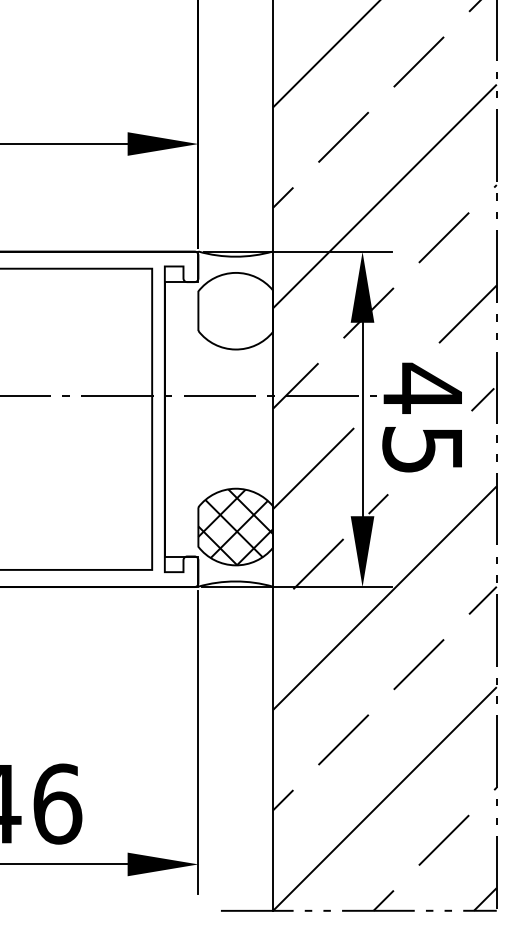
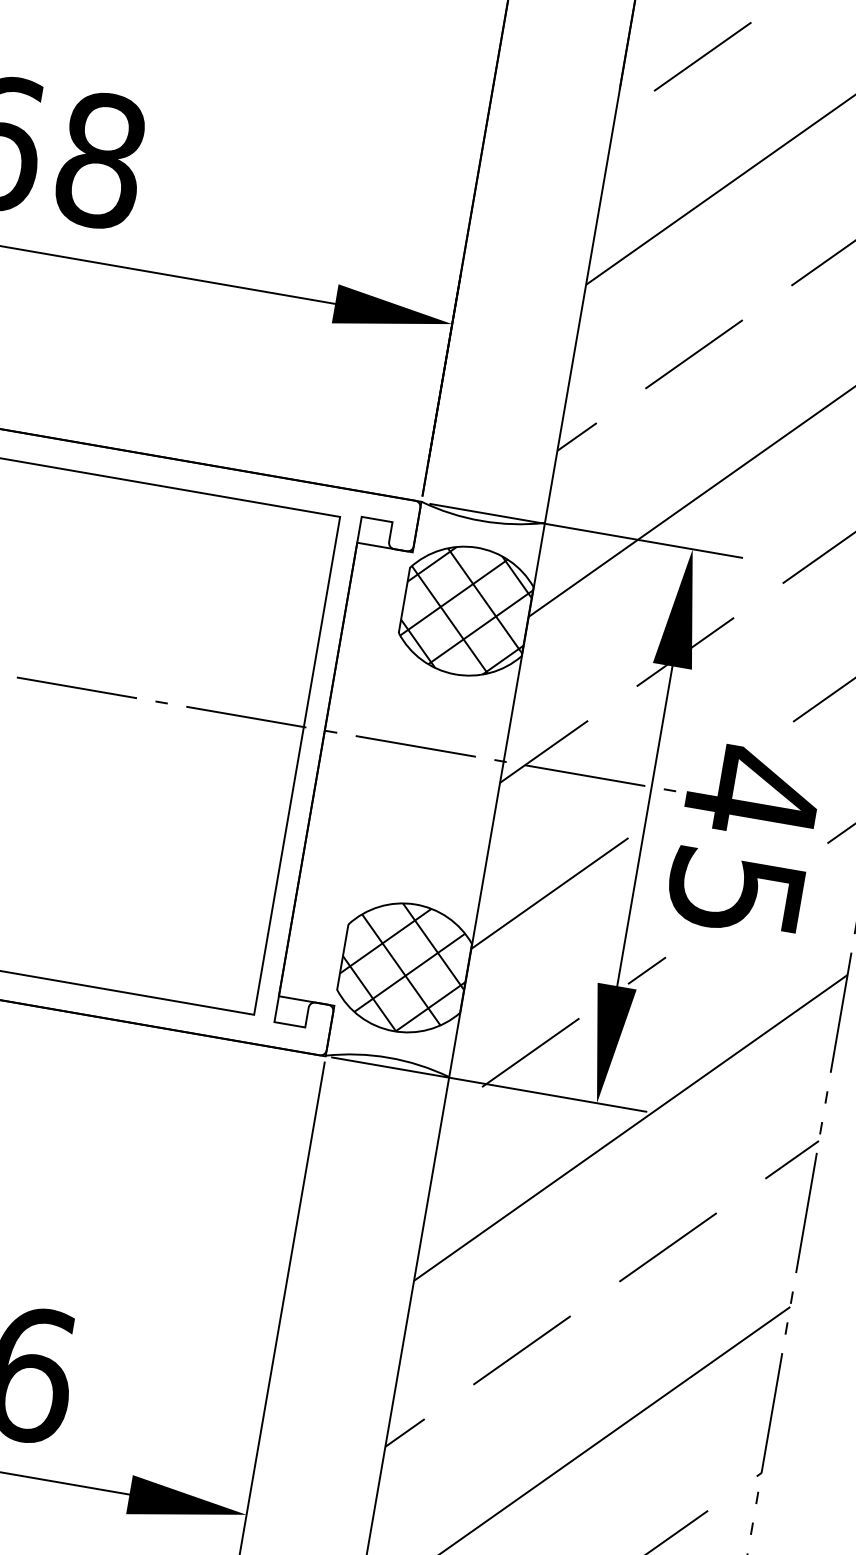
hatch: (235, 310) -> (465, 609), added

